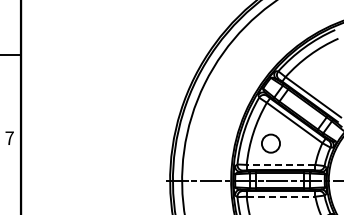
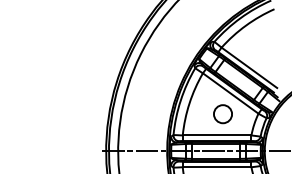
circle: (270, 143) -> (222, 114), moved
line: (280, 164) -> (216, 135), dashed -> solid
line: (281, 196) -> (217, 167), dashed -> solid

